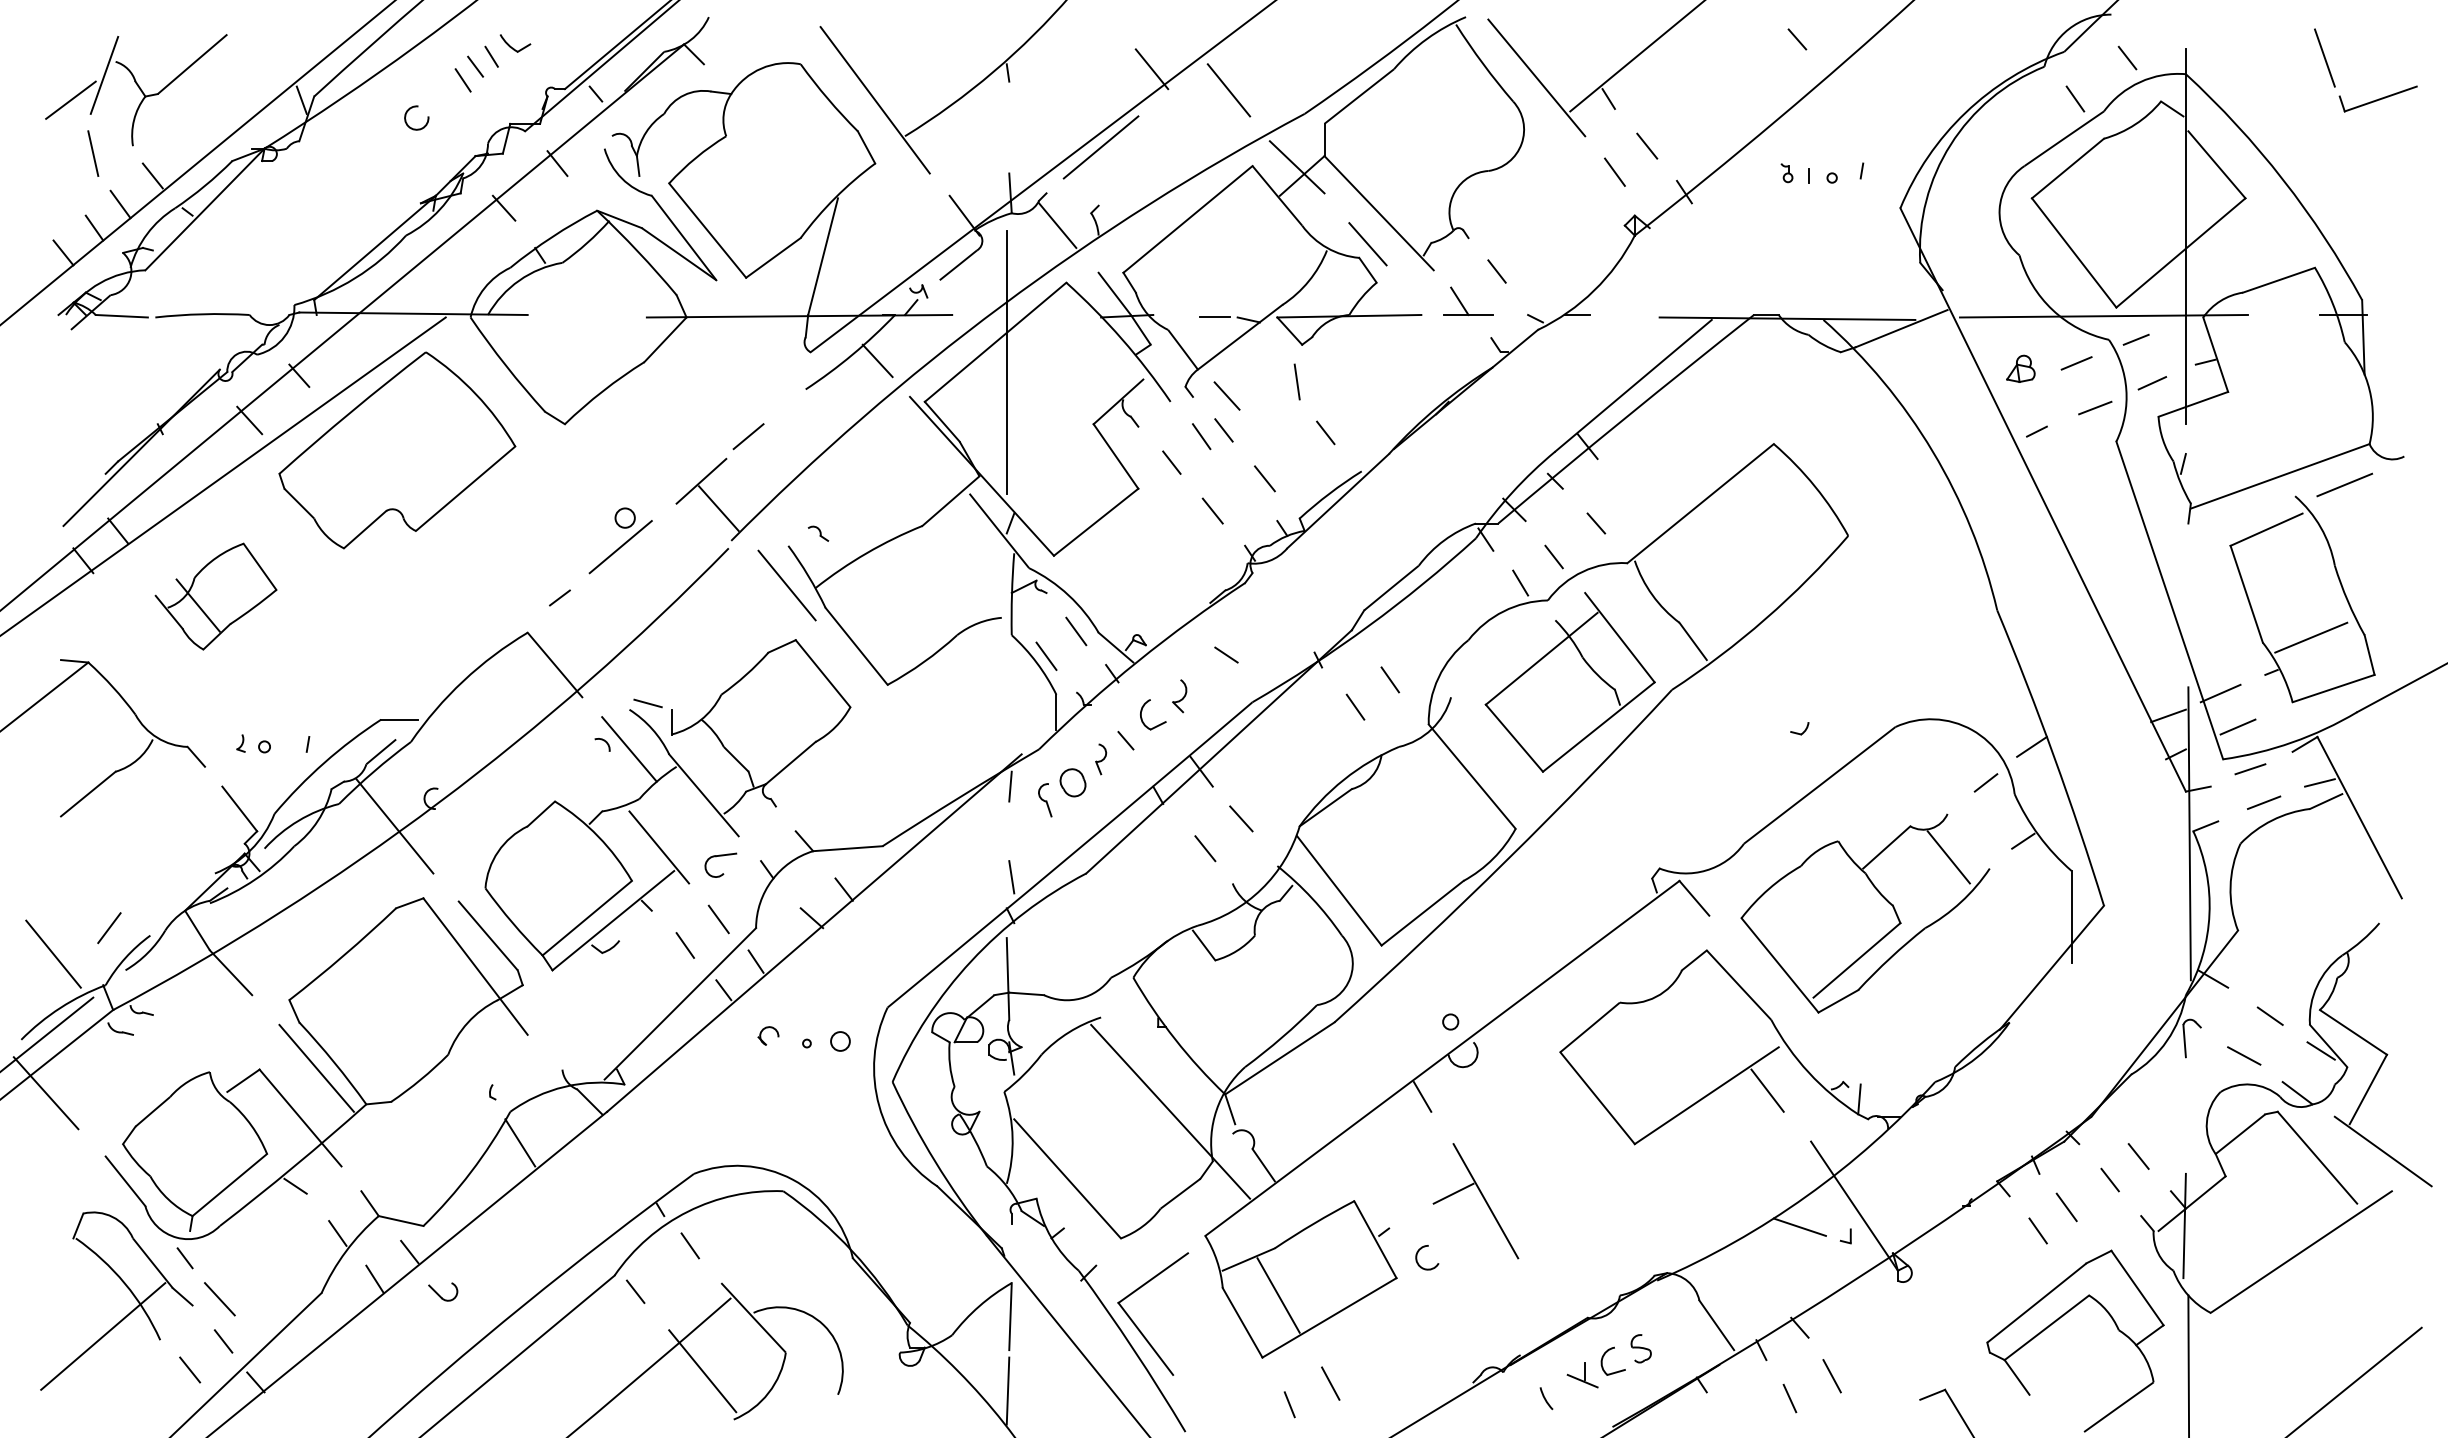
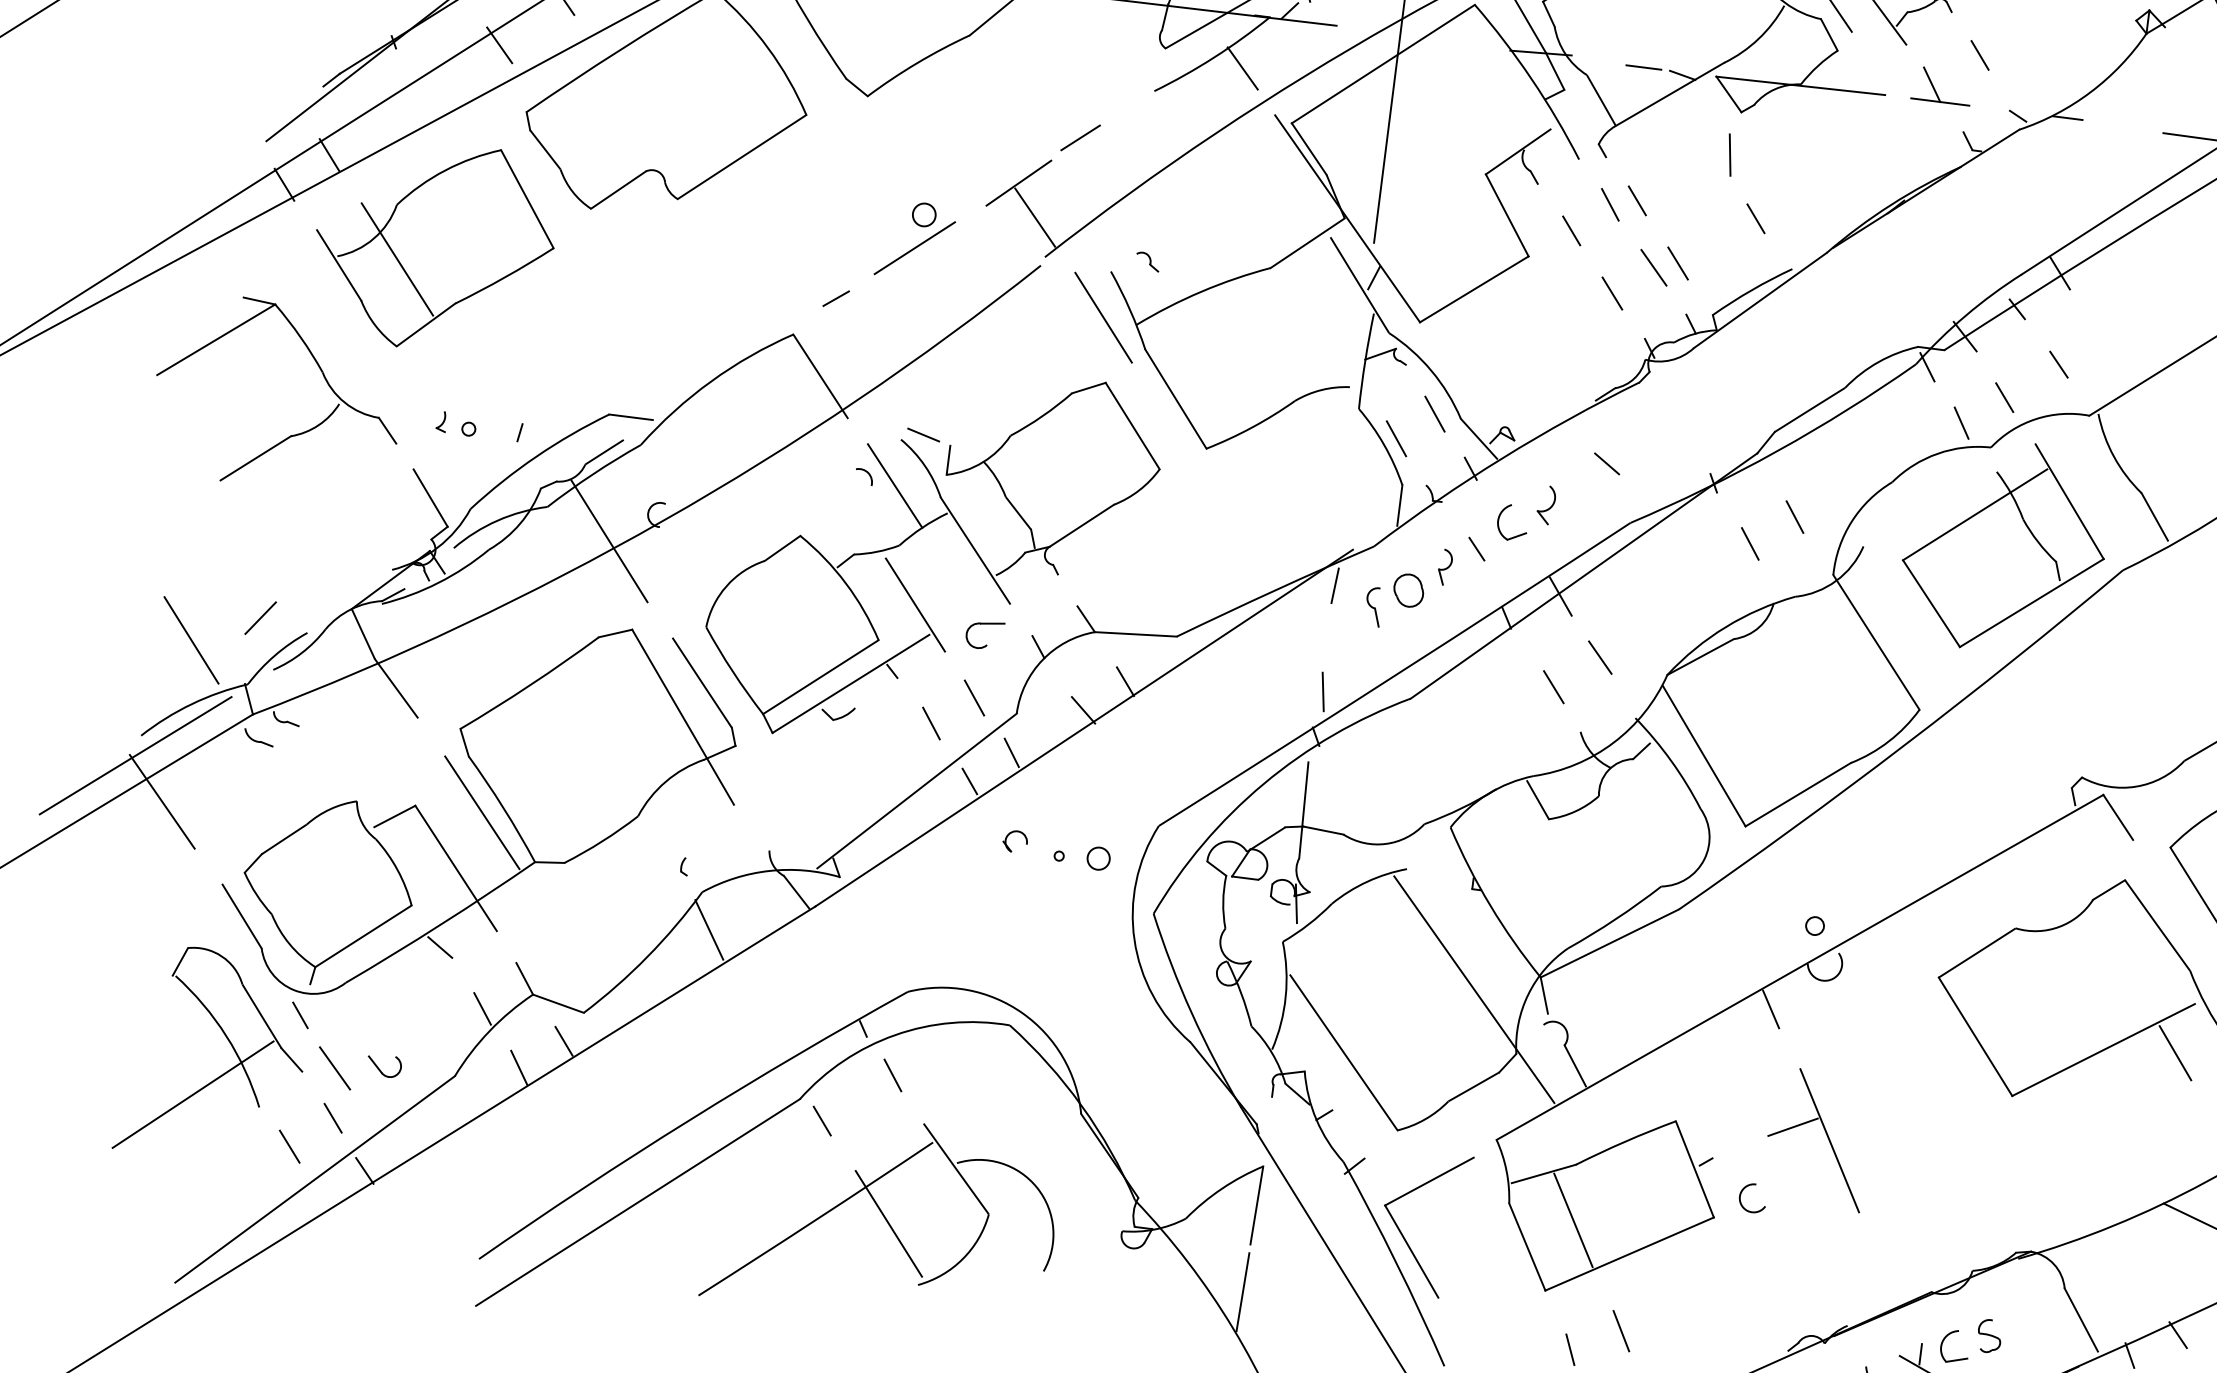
line: (1226, 395) -> (1653, 267), moved
part: (215, 596) -> (433, 246), size x1.67
part: (443, 1291) -> (384, 1065), moved

